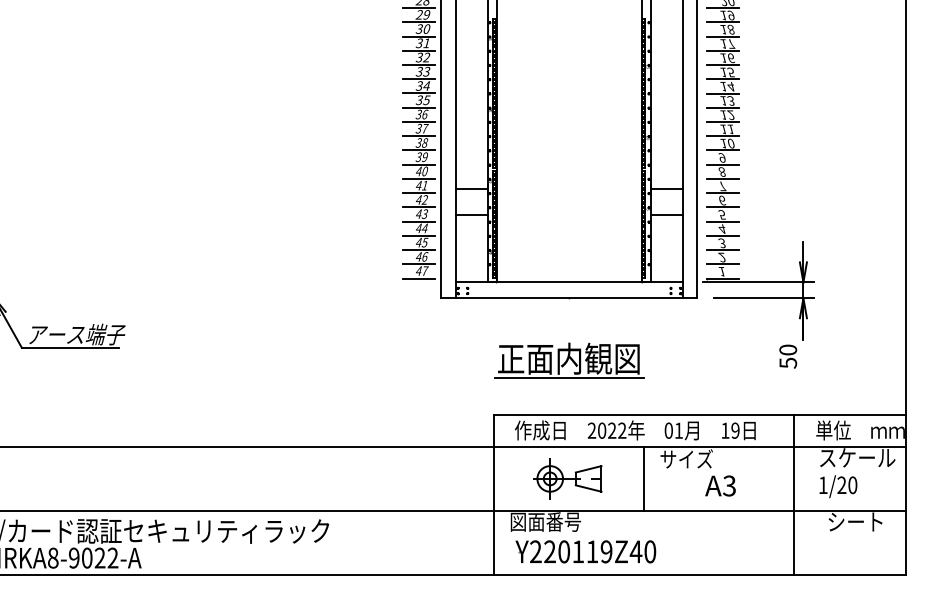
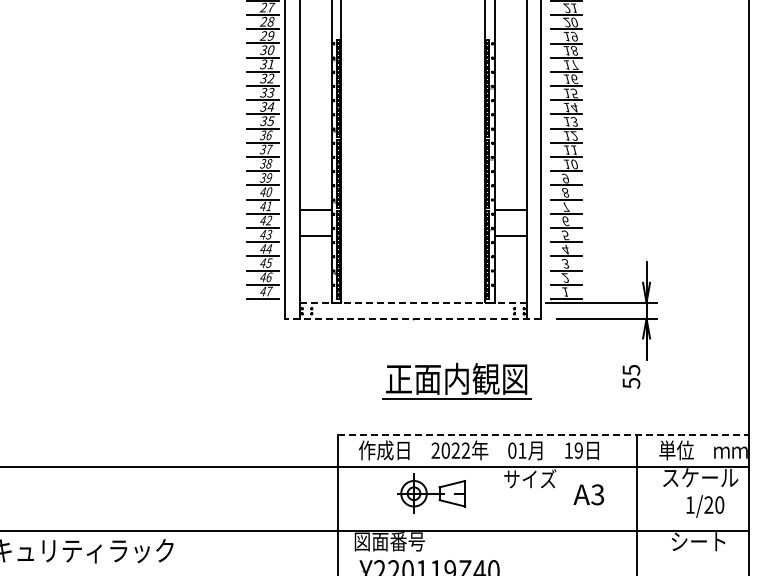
line: (569, 282) -> (413, 302), solid -> dashed
line: (568, 298) -> (412, 318), solid -> dashed
text: (787, 349) -> (630, 369), 50 -> 55
part: (569, 360) -> (457, 380), moved
line: (700, 414) -> (543, 434), solid -> dashed
part: (567, 478) -> (431, 493), moved
line: (644, 478) -> (488, 498), removed
text: (720, 485) -> (588, 494), moved
text: (838, 486) -> (705, 506), moved

